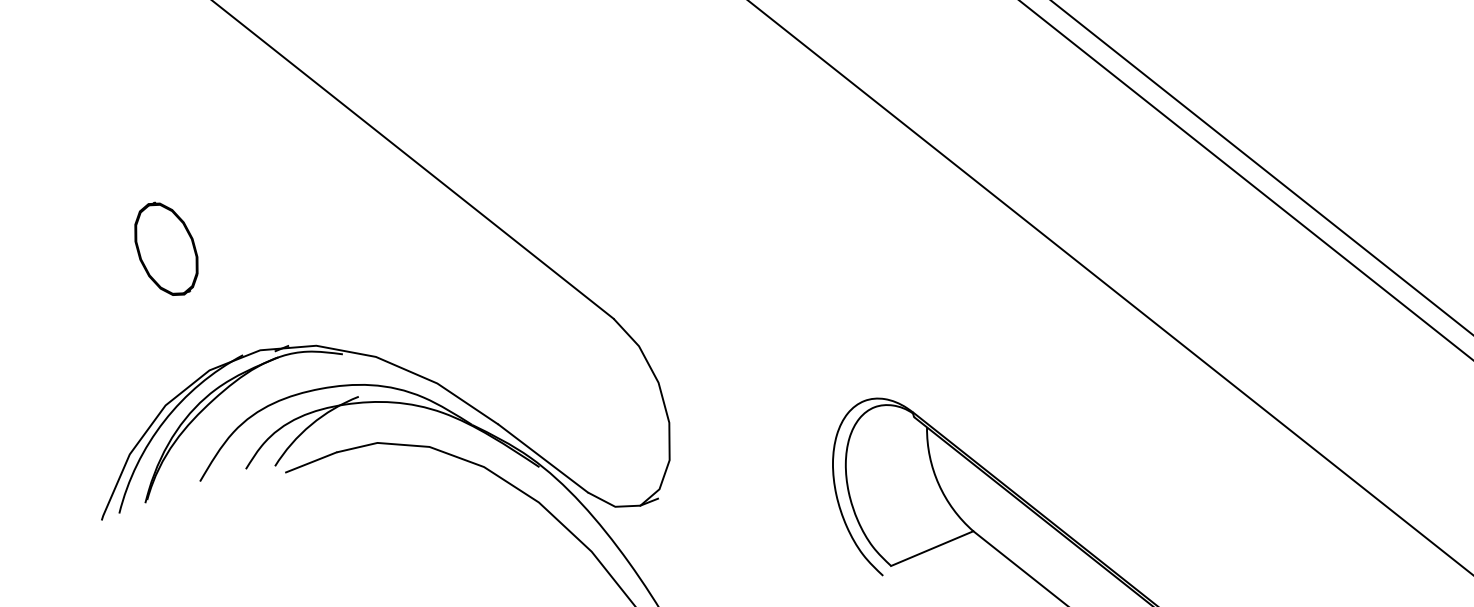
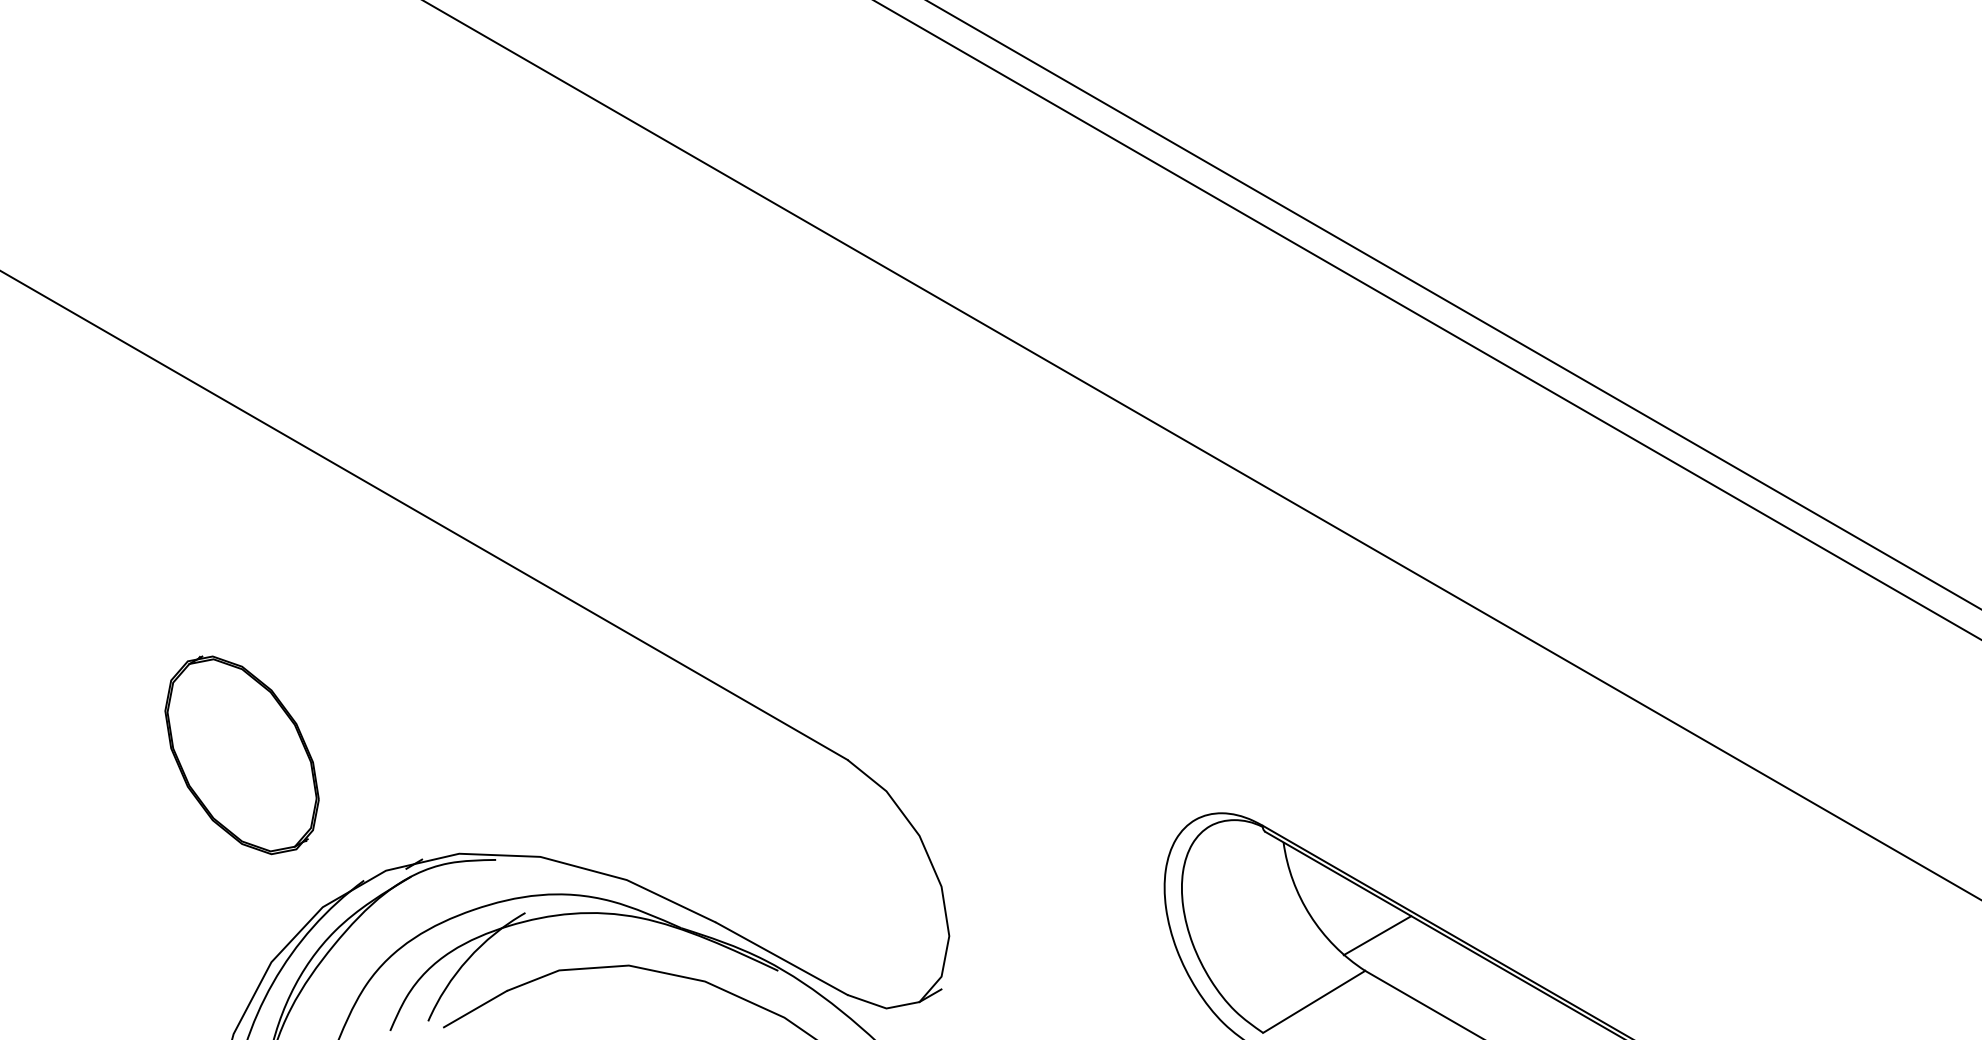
part: (166, 249) -> (241, 755), size x1.67
line: (986, 506) -> (1377, 935), added

